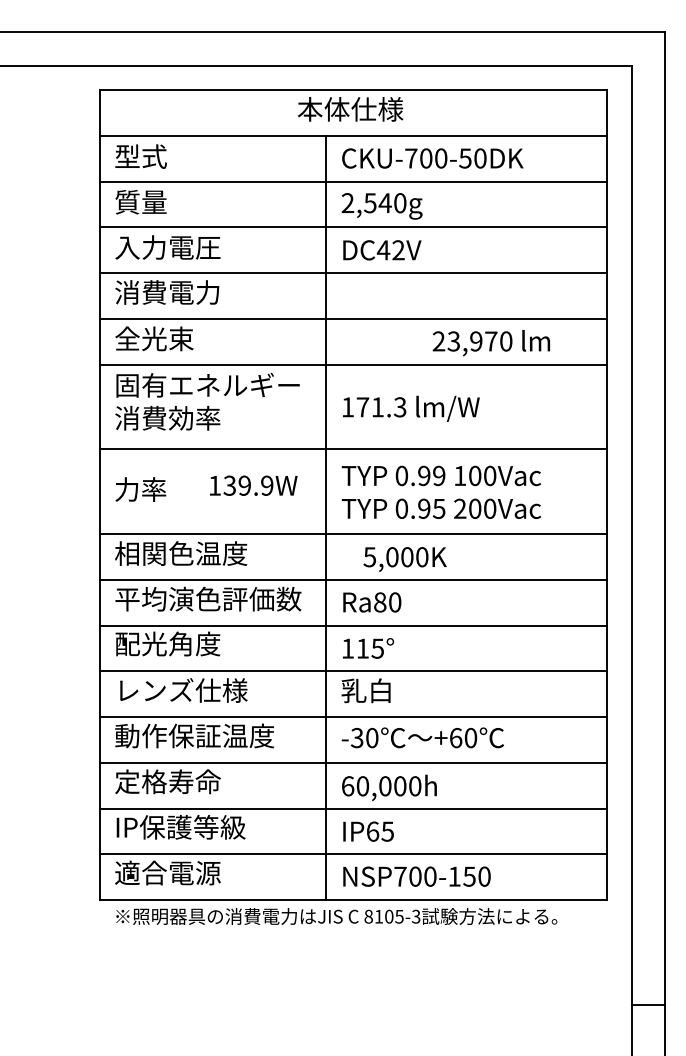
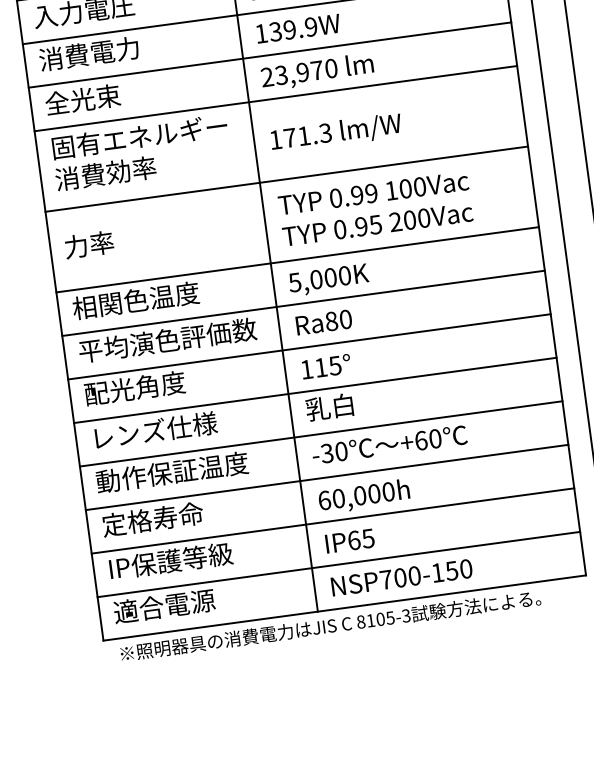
text: (490, 343) -> (316, 72), moved
text: (253, 485) -> (298, 28), moved
text: (404, 559) -> (328, 280), moved

